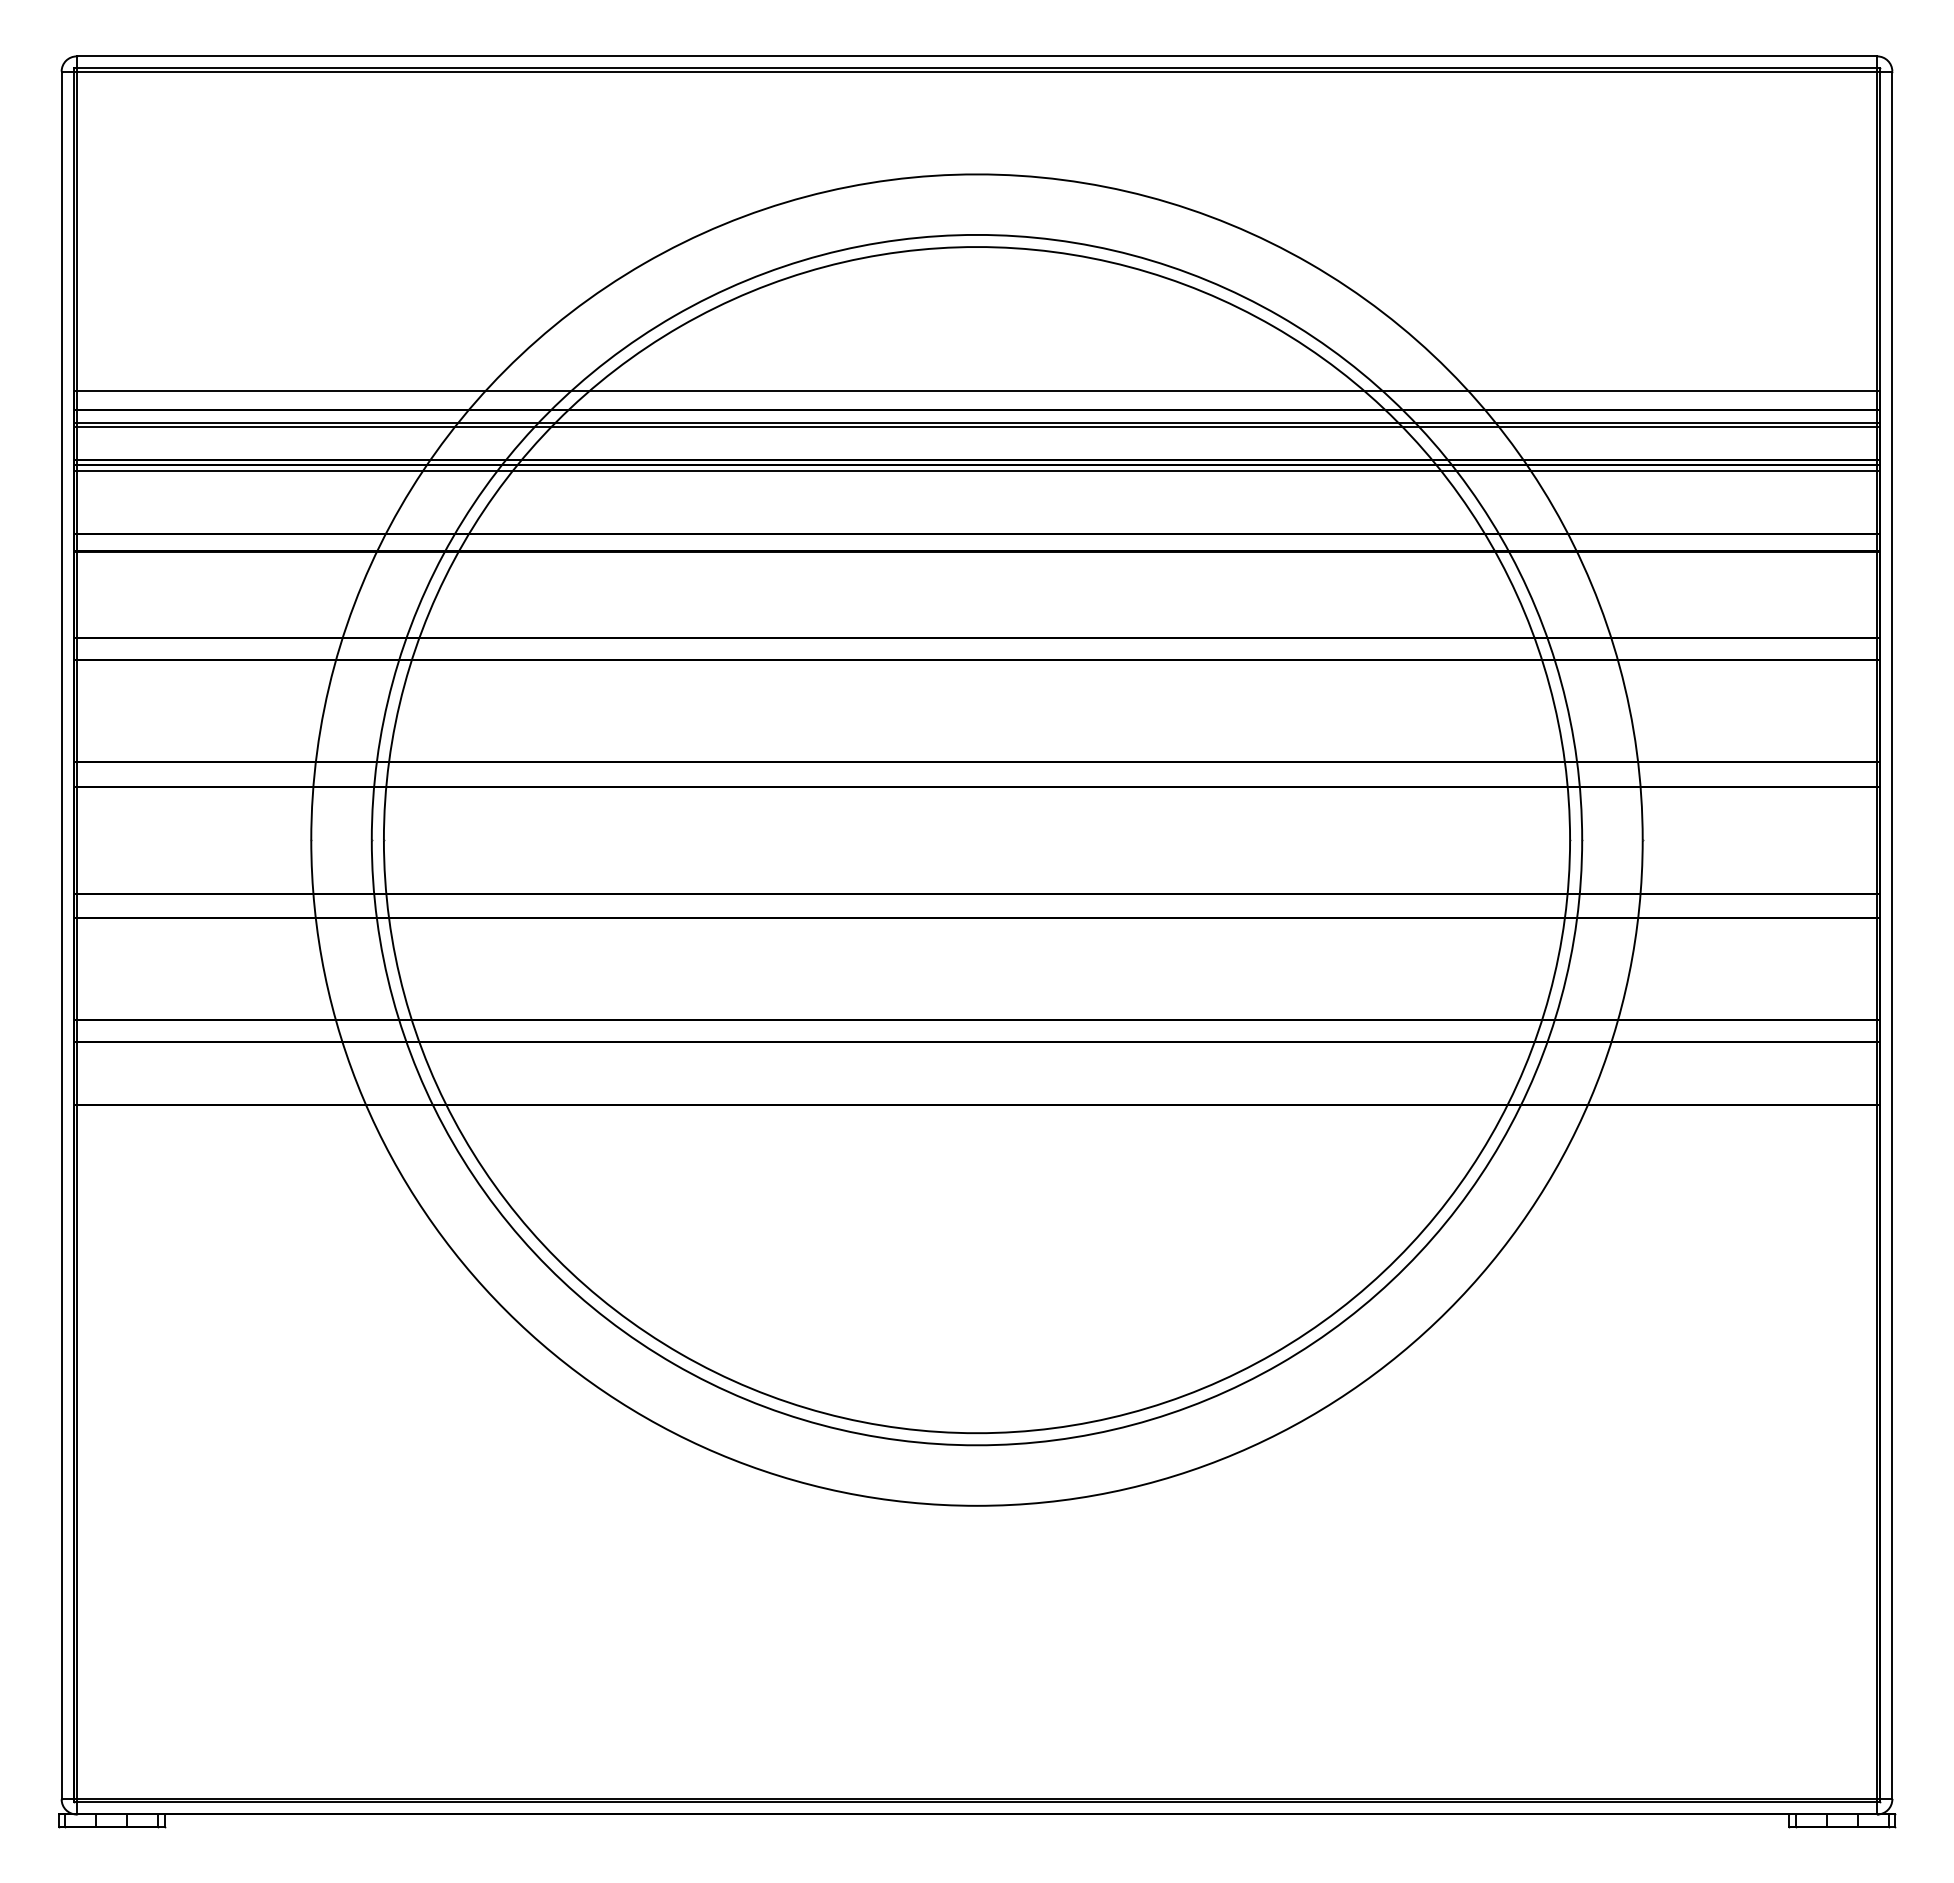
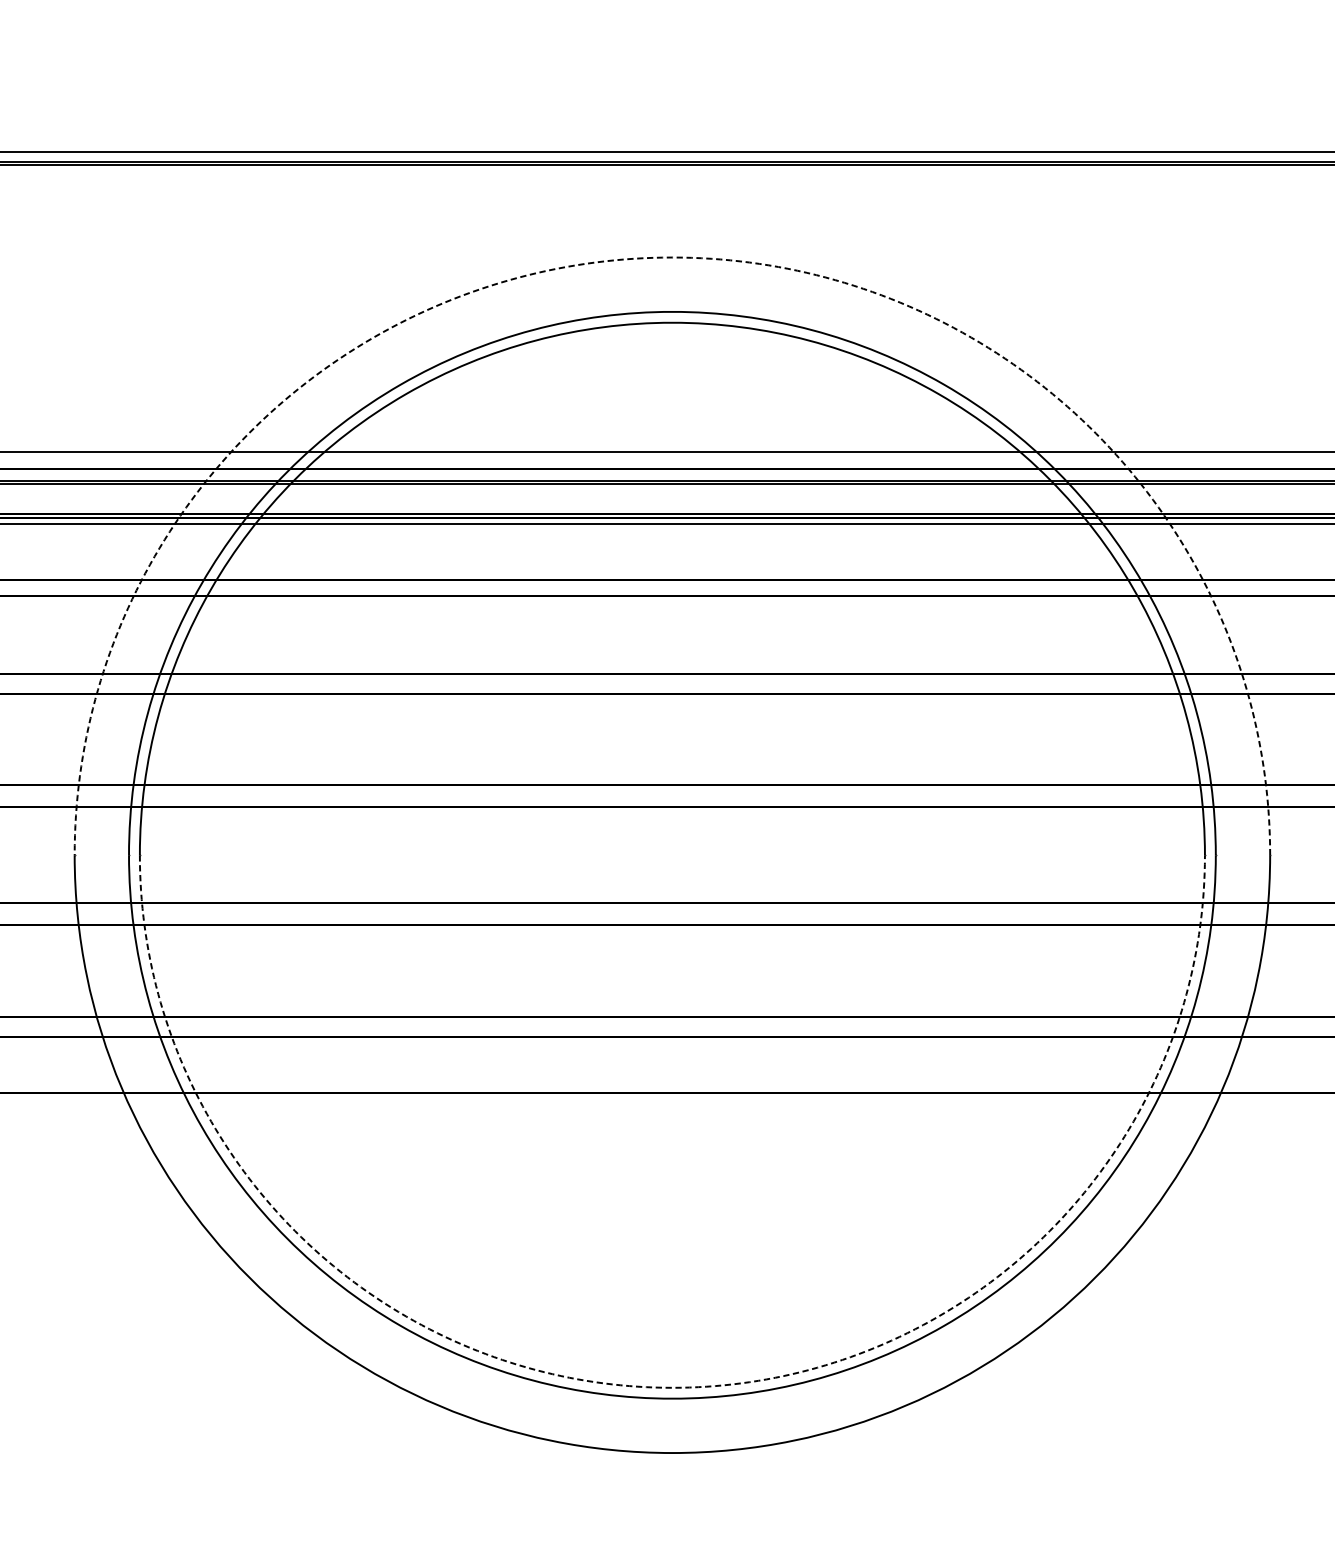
arc: (976, 174) -> (671, 257), solid -> dashed
arc: (976, 1433) -> (671, 1388), solid -> dashed

